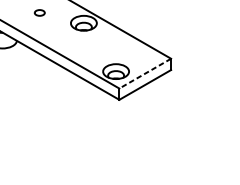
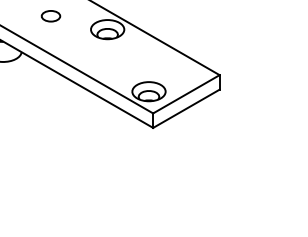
part: (39, 13) -> (50, 16), size x1.43
line: (144, 73) -> (185, 94), dashed -> solid

